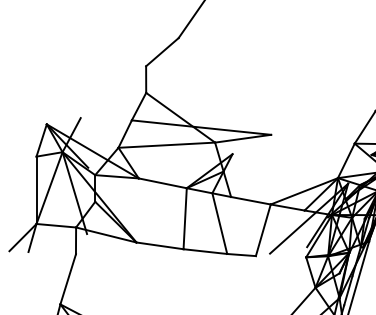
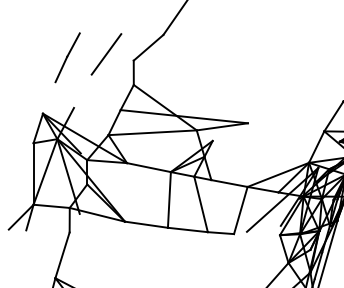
line: (116, 59) -> (106, 54), added
line: (73, 62) -> (67, 57), added

